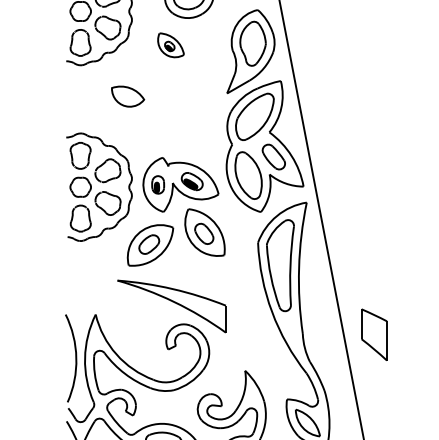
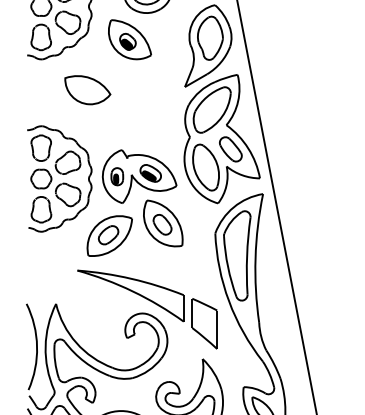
part: (170, 45) -> (129, 39), size x1.67
part: (127, 96) -> (87, 89), size x1.43
part: (374, 334) -> (204, 323), moved

